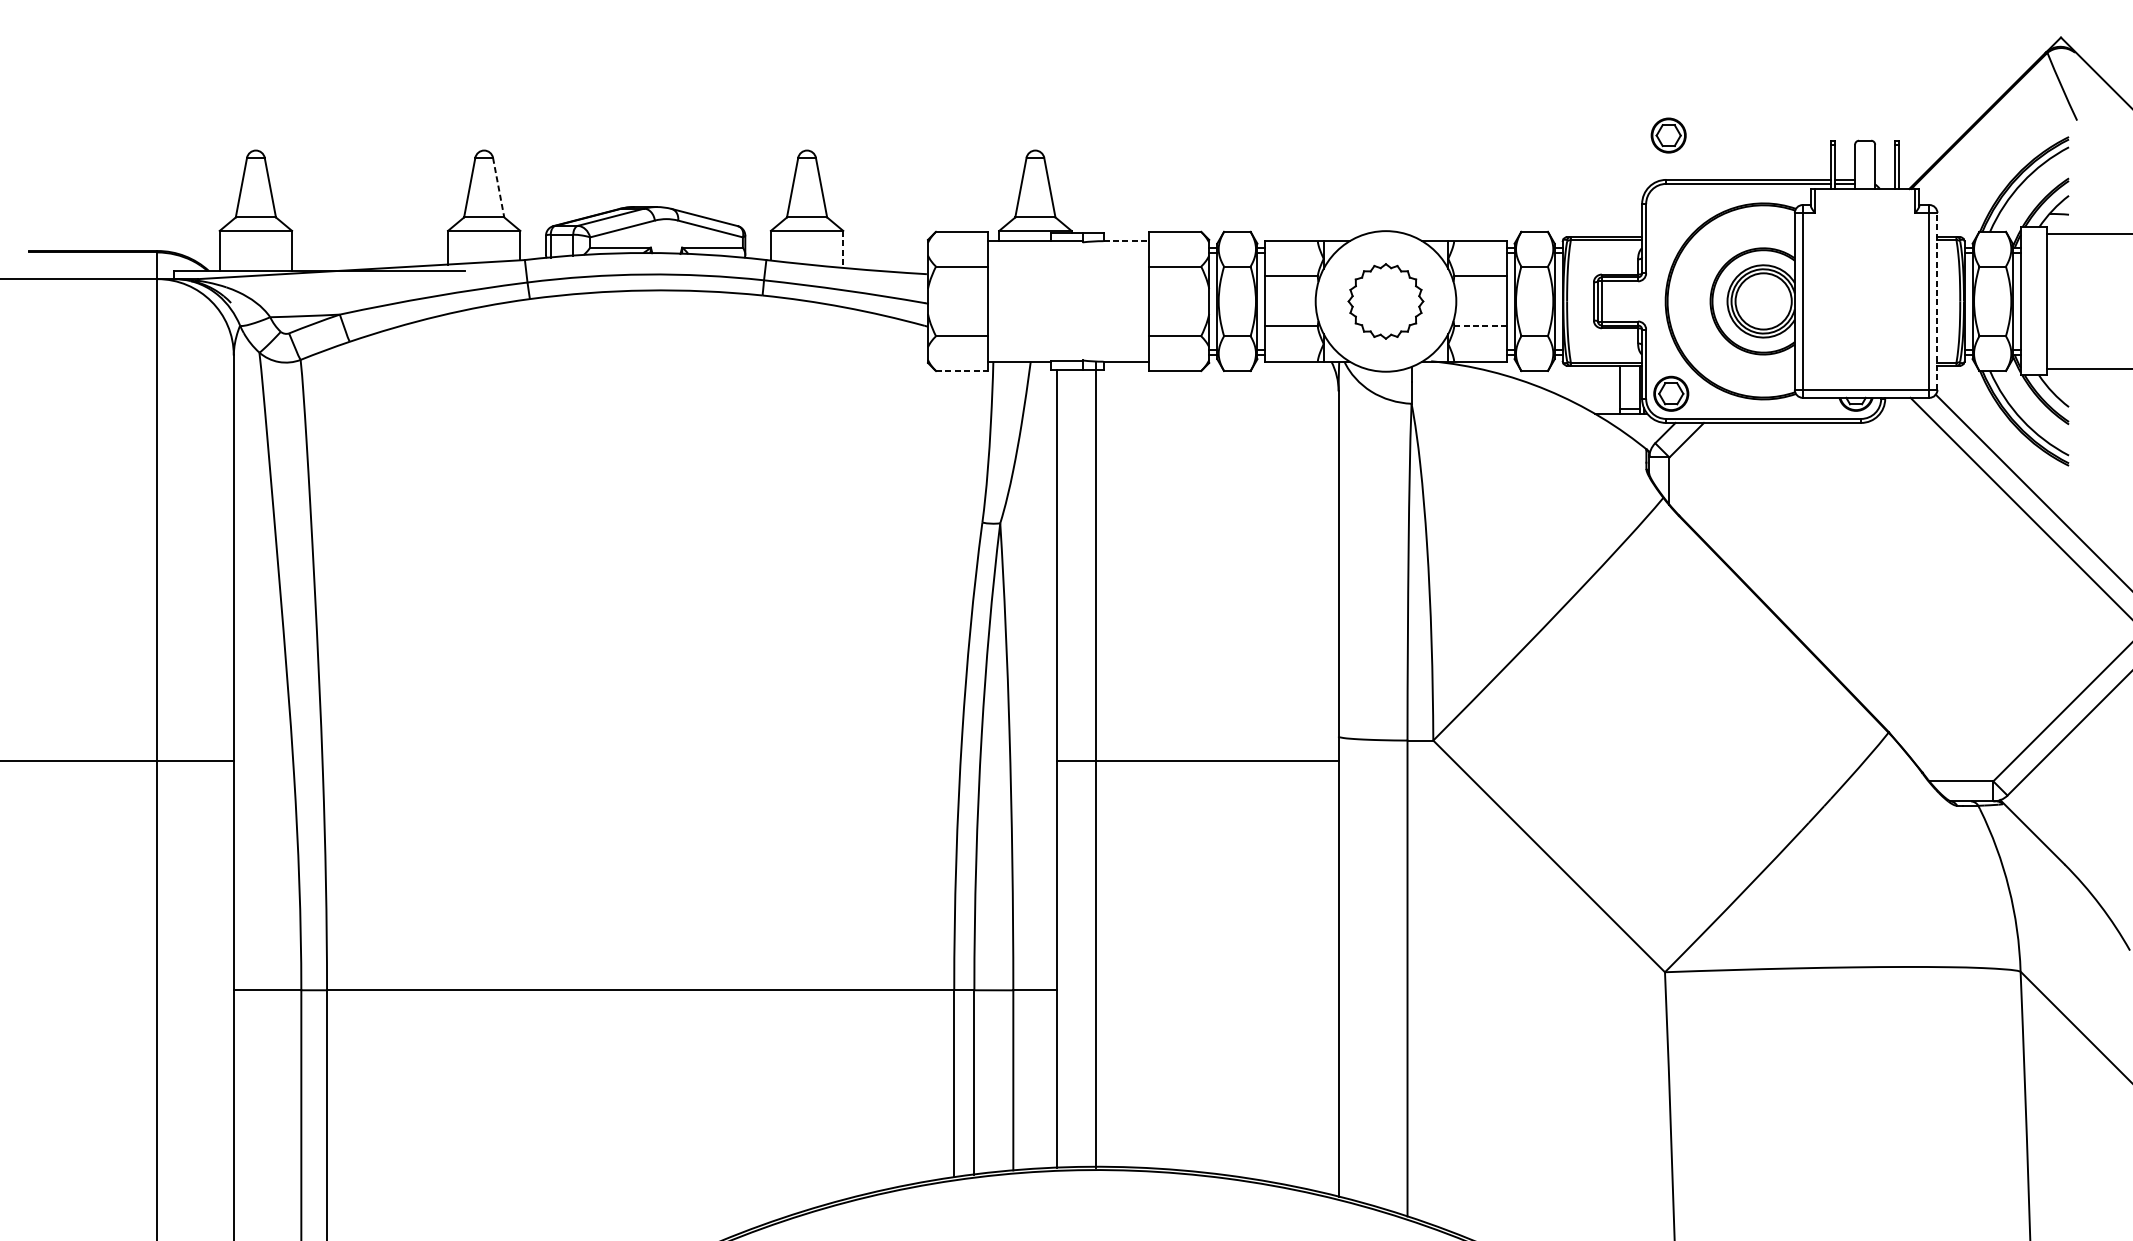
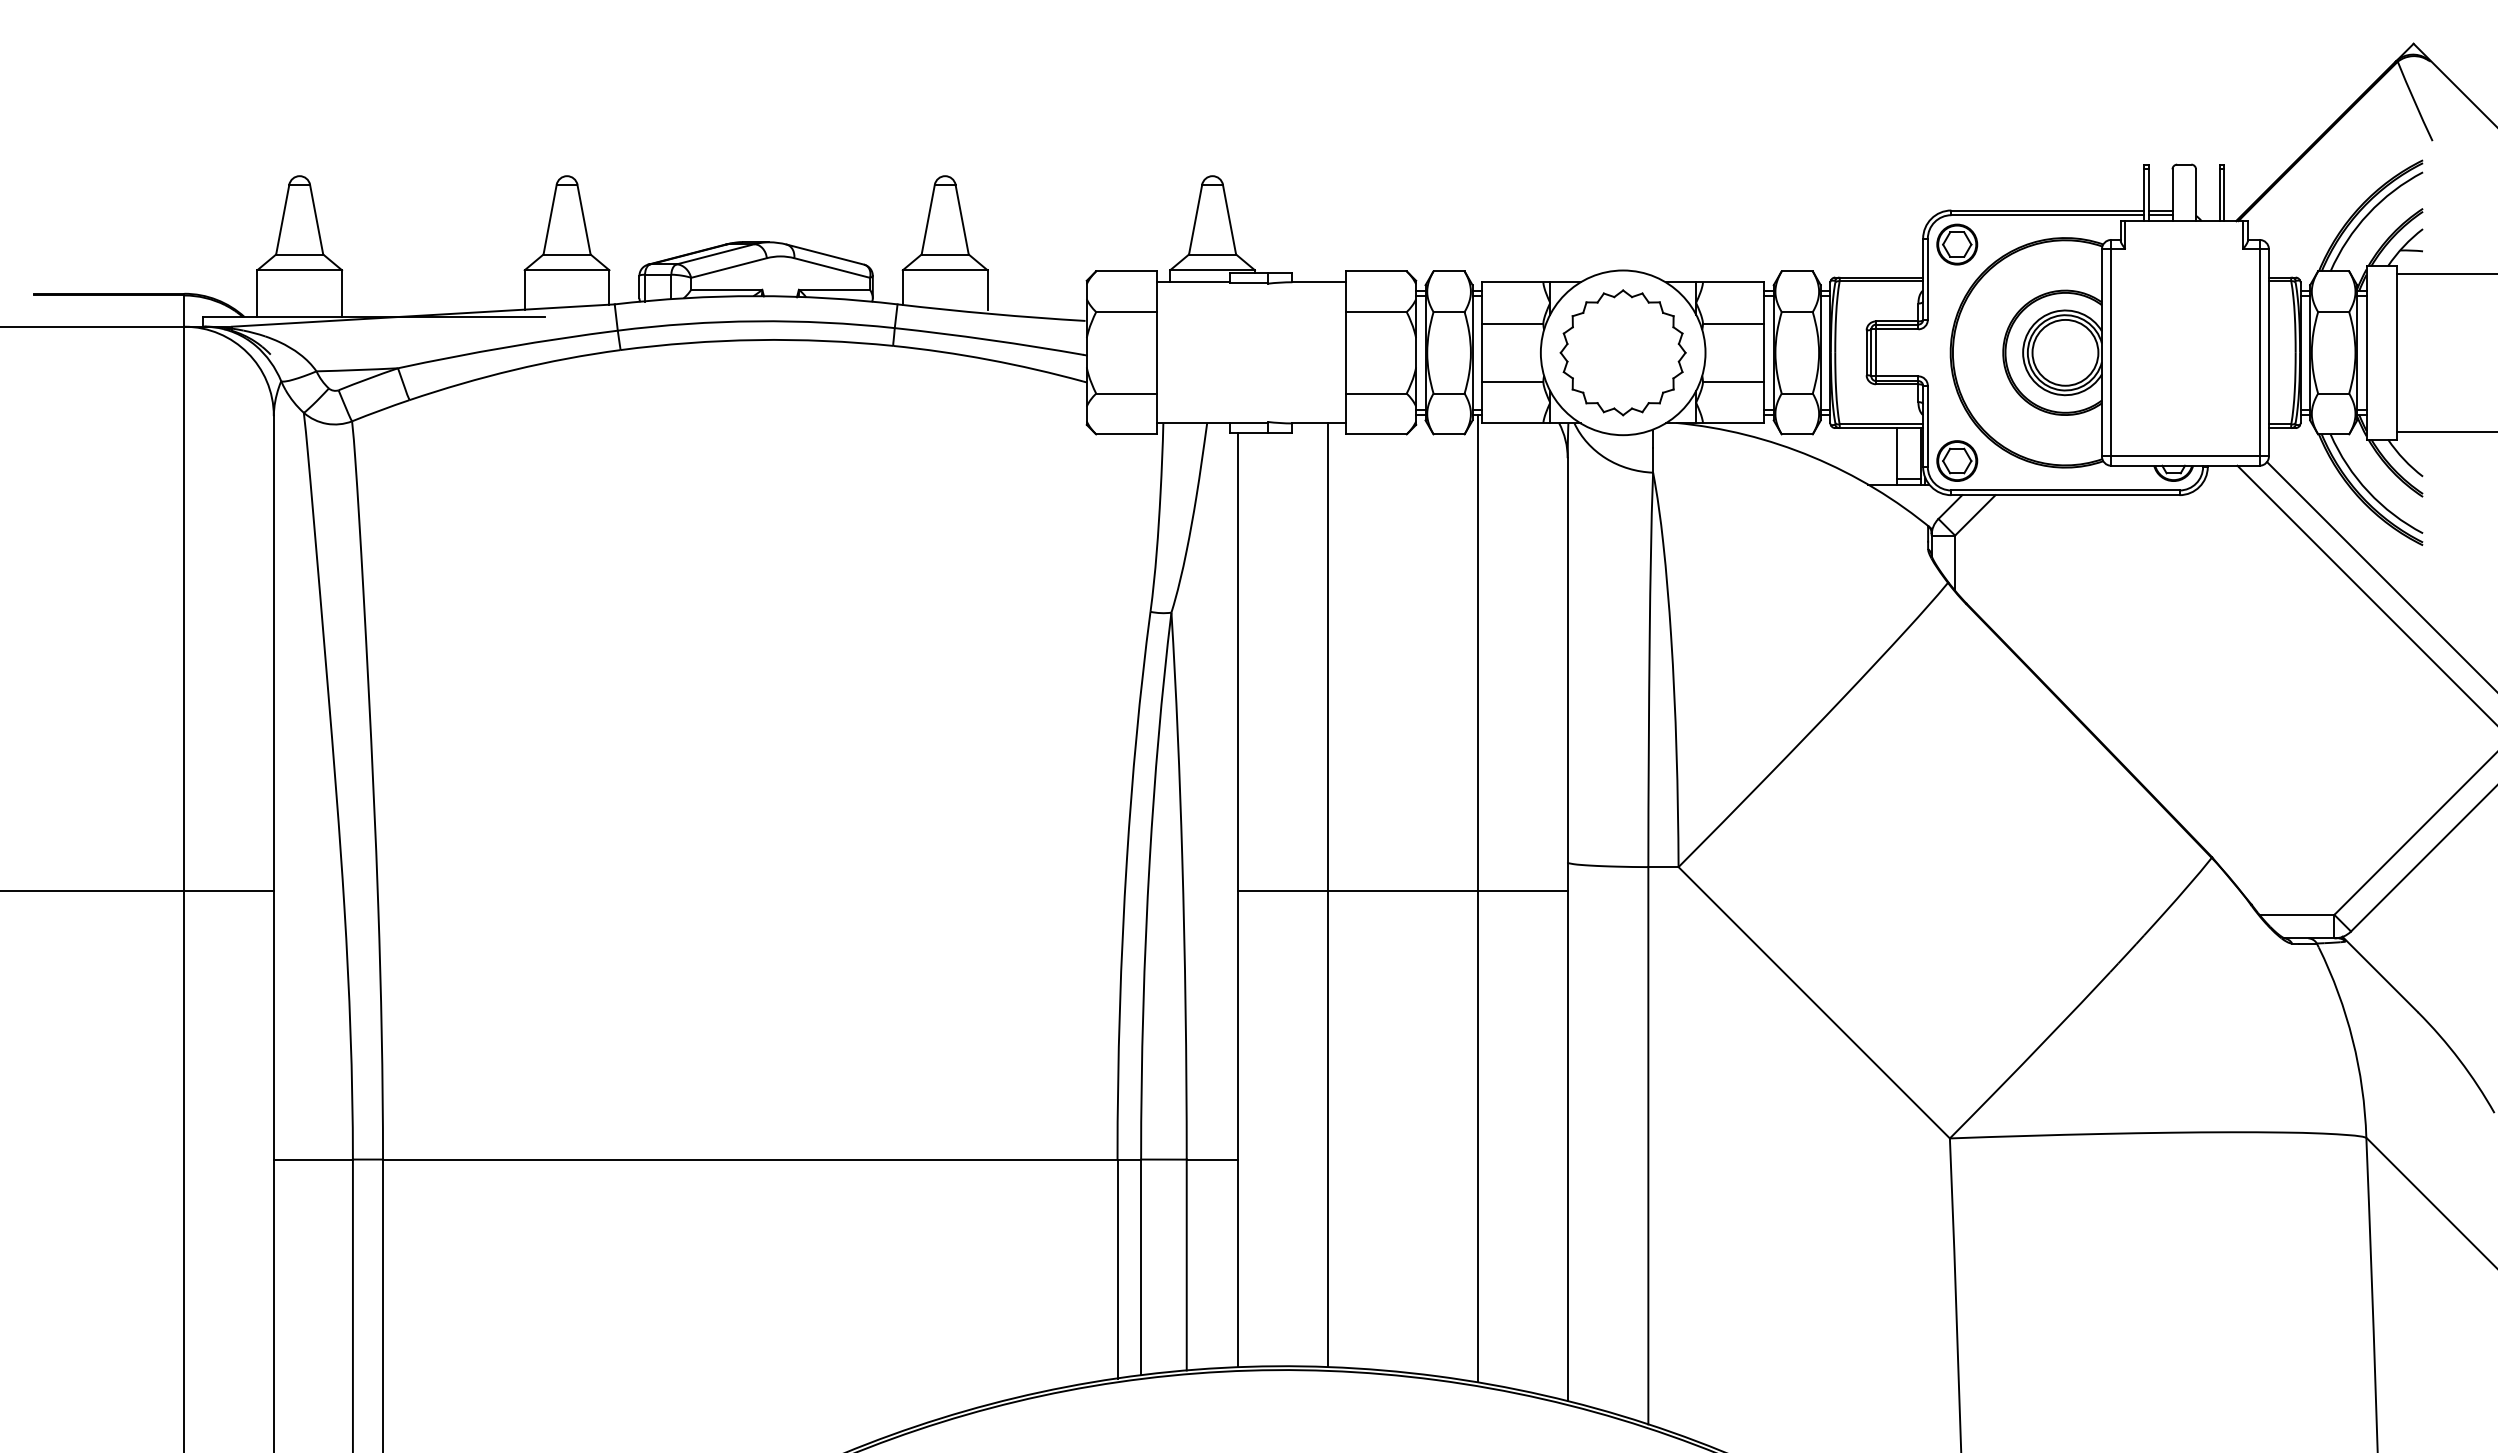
part: (1668, 135) -> (1957, 244), moved
line: (499, 188) -> (584, 220), dashed -> solid
line: (1125, 241) -> (1318, 282), dashed -> solid
line: (843, 247) -> (987, 289), dashed -> solid
part: (1385, 301) -> (1622, 352), size x1.43
line: (1937, 301) -> (2268, 352), dashed -> solid
line: (1480, 326) -> (1733, 382), dashed -> solid
line: (961, 371) -> (1126, 434), dashed -> solid
line: (1095, 764) -> (1327, 895), moved
line: (1262, 767) -> (1478, 898), added

